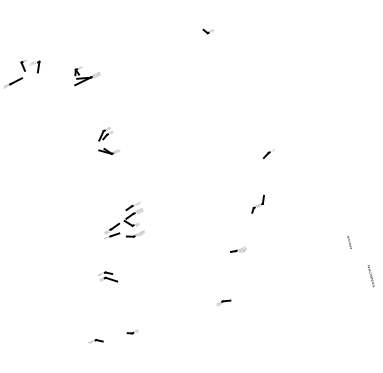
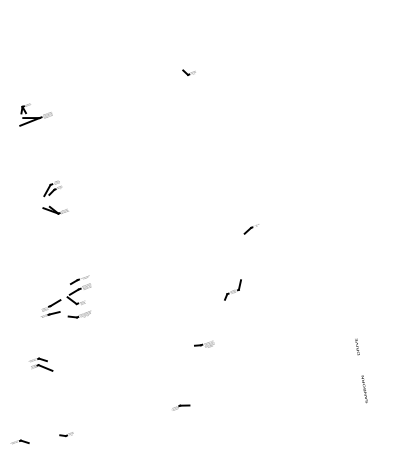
text: (349, 241) -> (357, 345), moved

